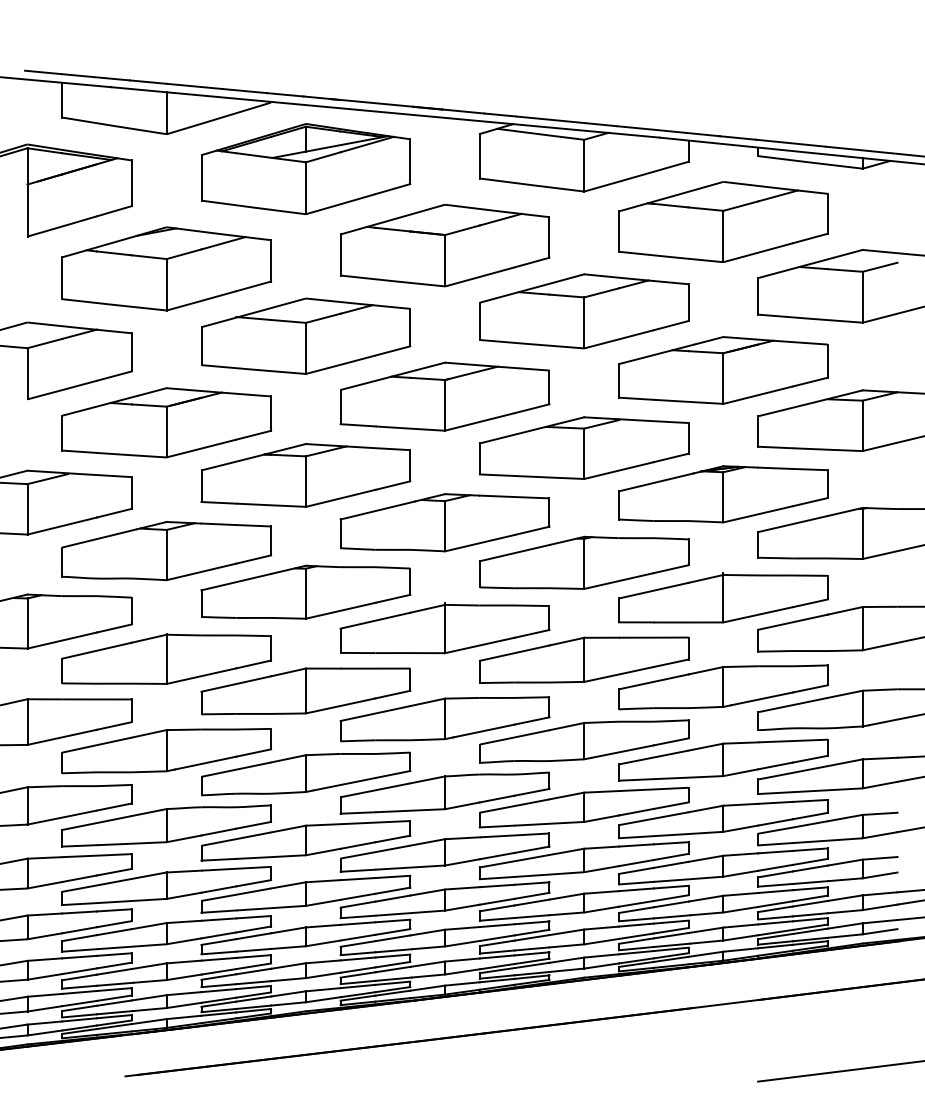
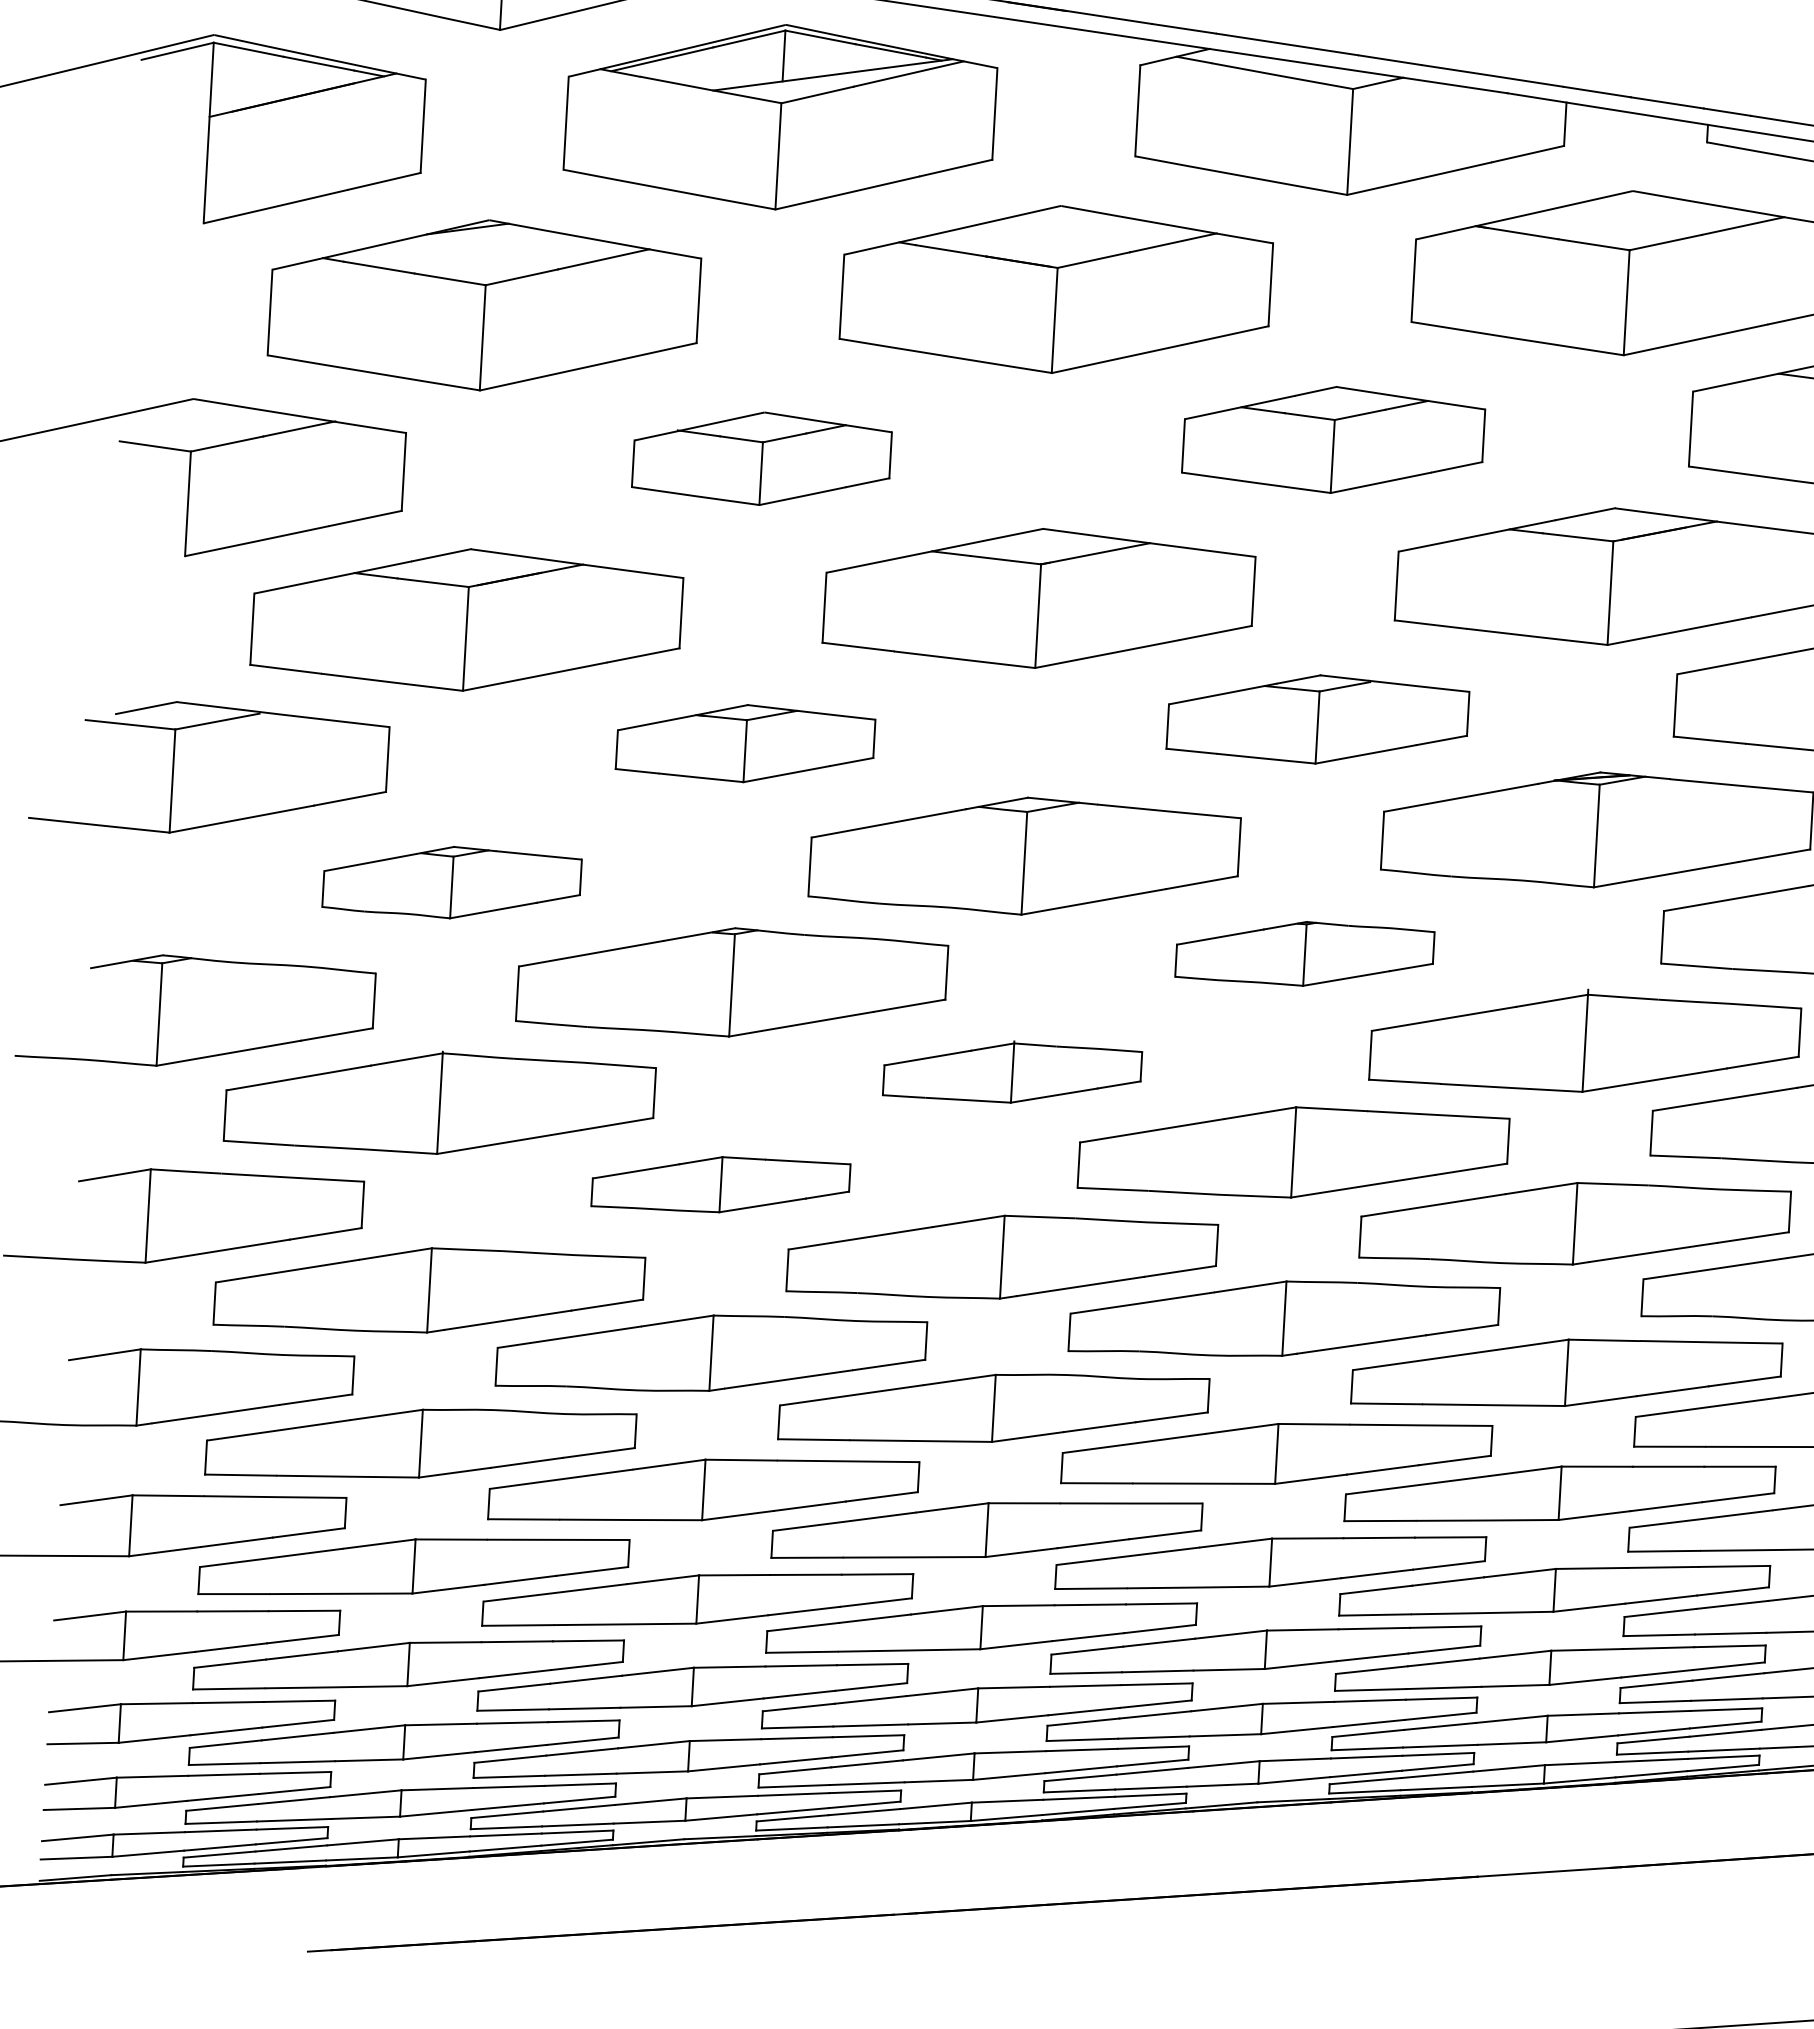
part: (584, 311) -> (1333, 440), size x0.7
part: (306, 335) -> (762, 457), size x0.6
part: (584, 447) -> (1318, 718), size x0.7
part: (305, 475) -> (744, 743), size x0.6
part: (166, 551) -> (451, 883), size x0.6
part: (584, 562) -> (1305, 953), size x0.6
part: (444, 628) -> (1011, 1072), size x0.6
part: (305, 691) -> (720, 1185), size x0.6

